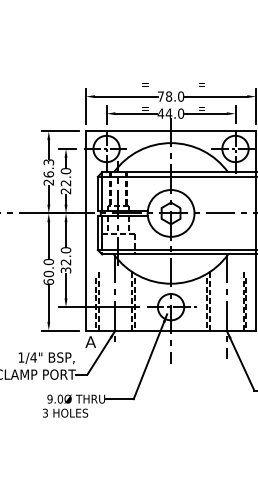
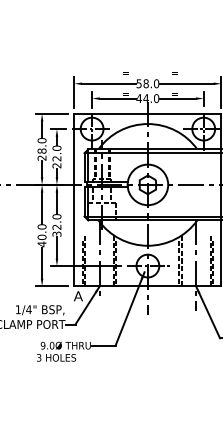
text: (160, 96) -> (138, 83), 78.0 -> 58.0
text: (48, 168) -> (41, 146), 26.3 -> 28.0
text: (48, 282) -> (41, 244), 60.0 -> 40.0

